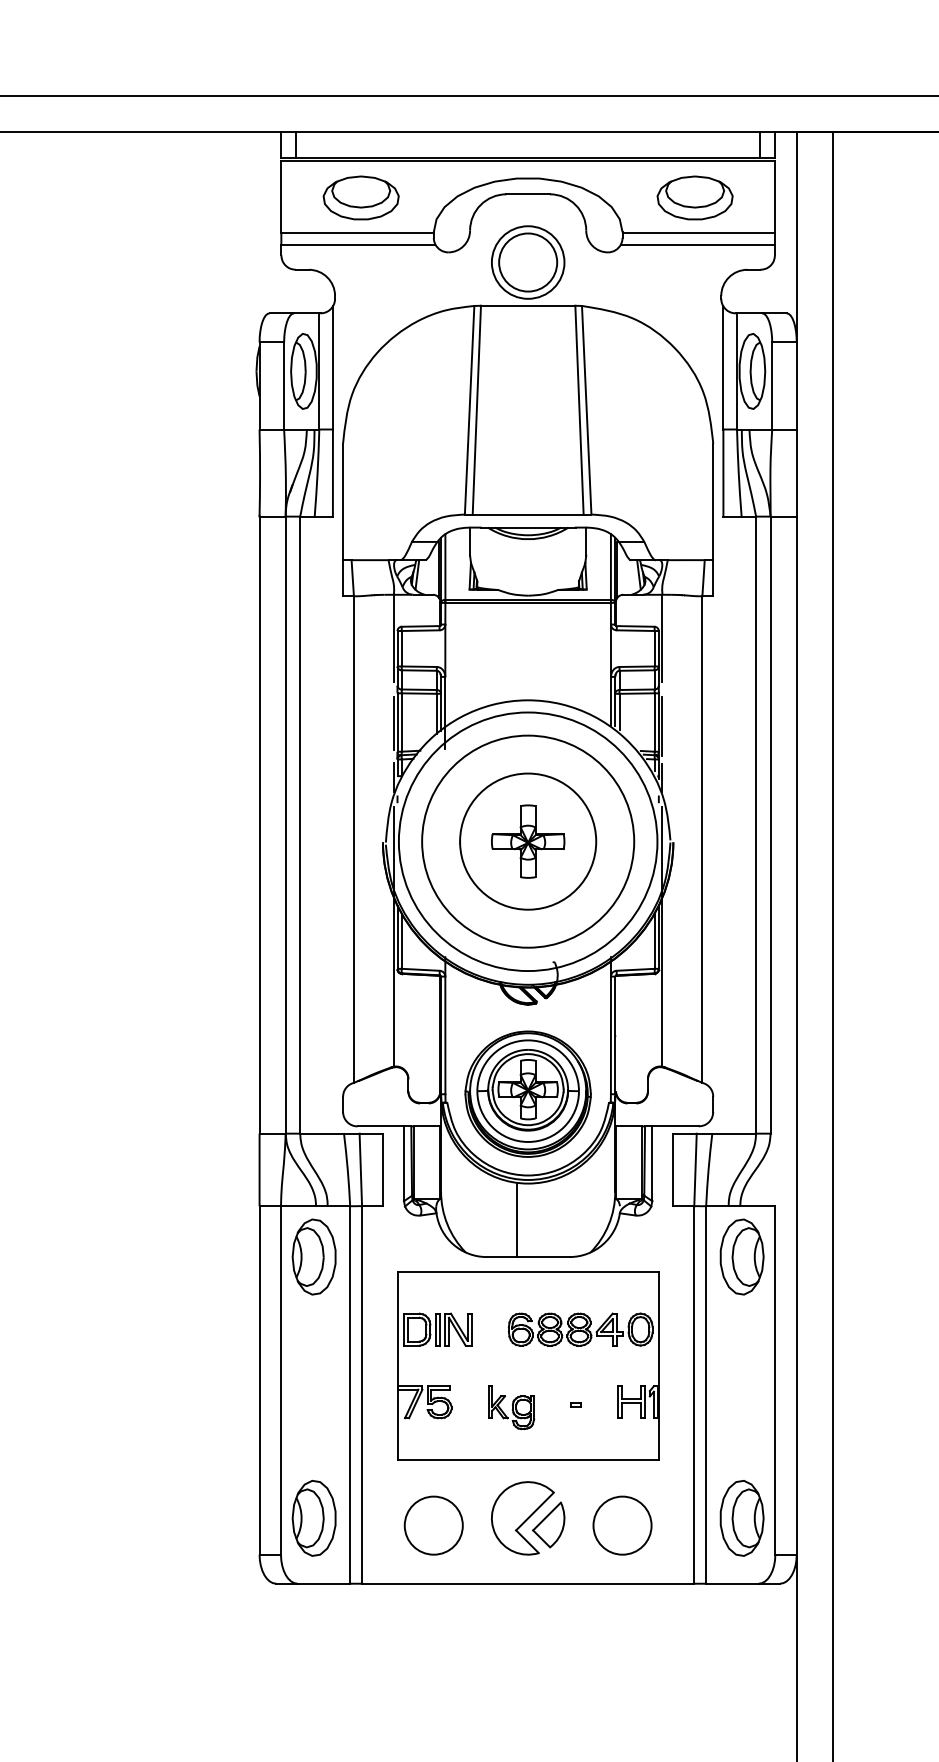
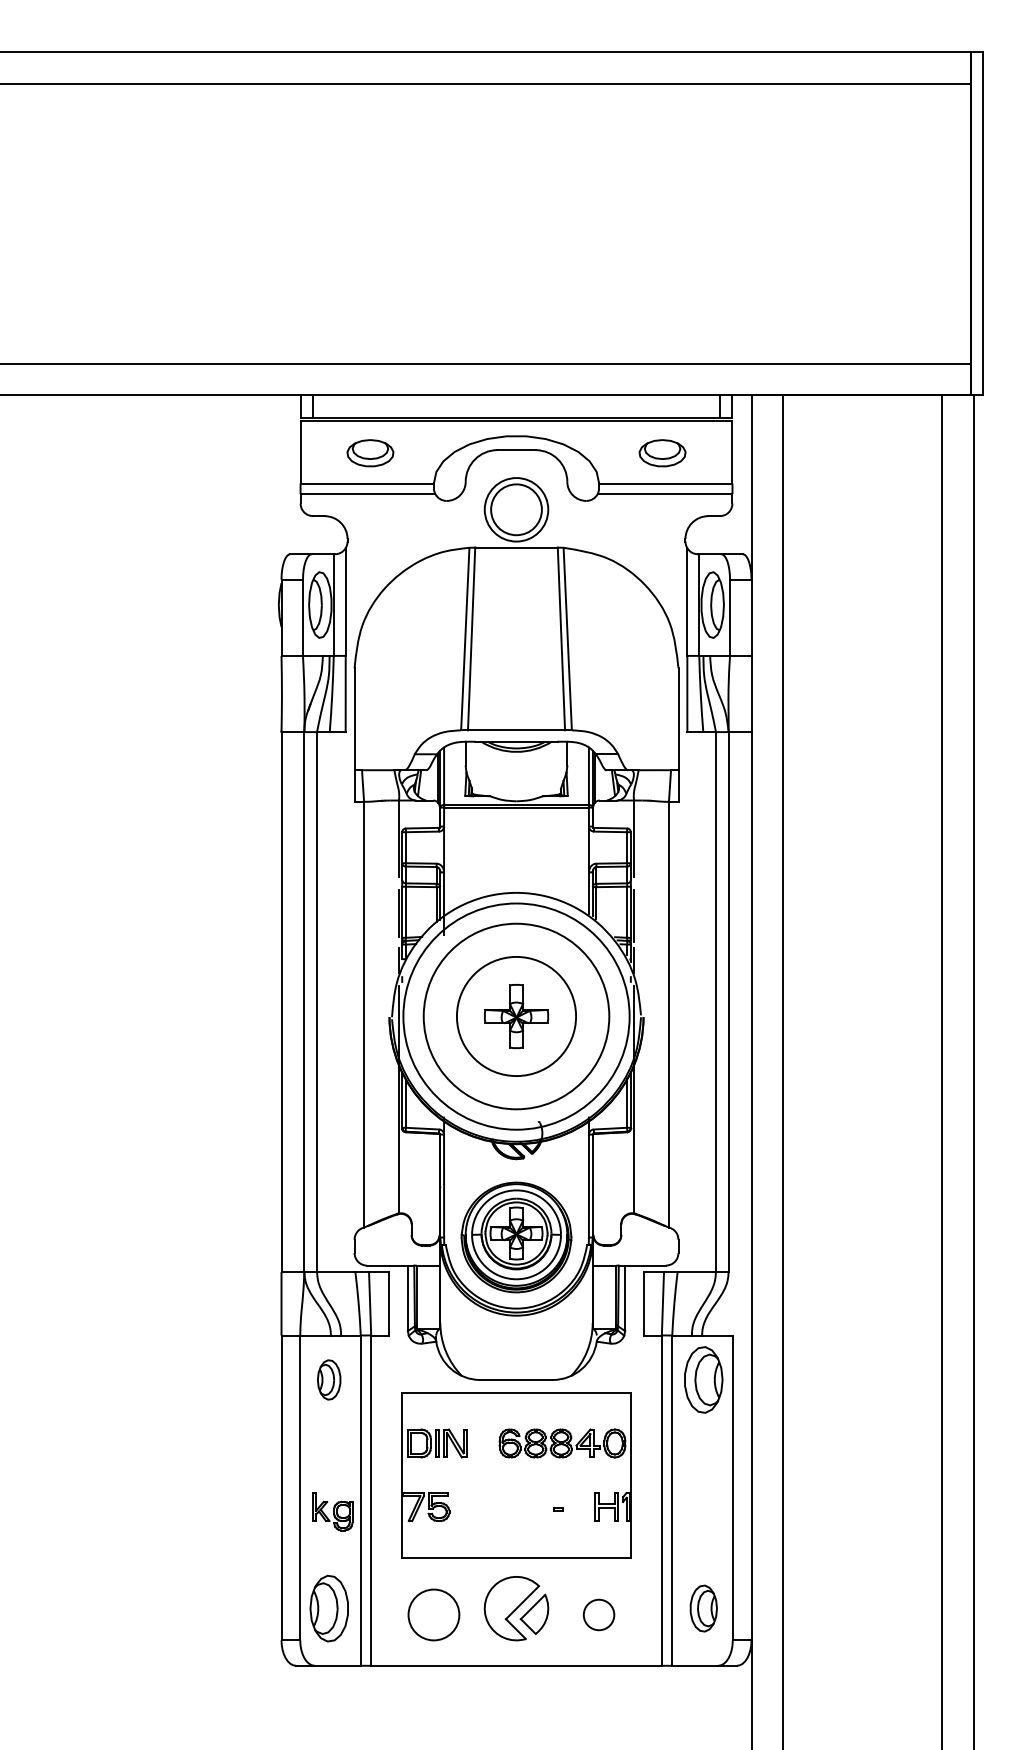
part: (361, 197) -> (370, 452), size x0.7
part: (695, 197) -> (662, 452), size x0.7
line: (517, 1219) -> (507, 1347), removed
part: (313, 1256) -> (328, 1379), size x0.6
part: (510, 1407) -> (332, 1511), moved
part: (741, 1518) -> (703, 1608), size x0.7
circle: (621, 1525) -> (598, 1614), size x0.6

